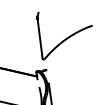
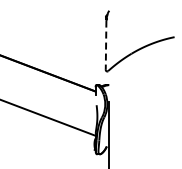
line: (40, 39) -> (106, 45), solid -> dashed

